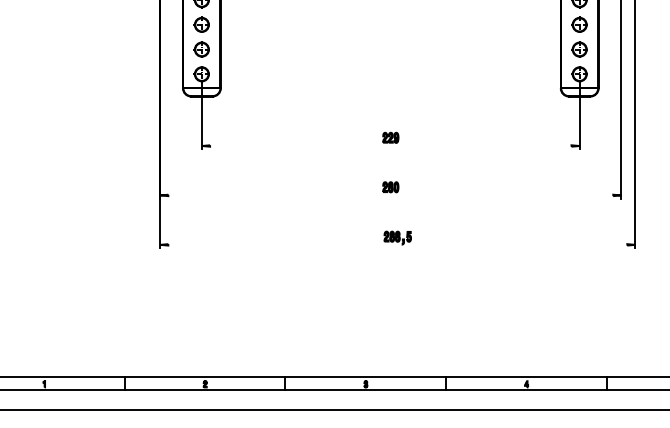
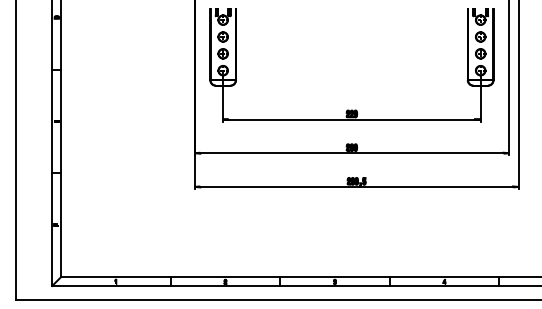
line: (390, 145) -> (351, 119), added
line: (390, 195) -> (351, 153), added
line: (397, 244) -> (356, 186), added

